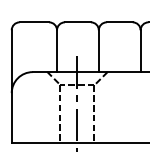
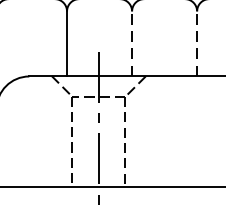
line: (98, 51) -> (131, 44), solid -> dashed
line: (140, 51) -> (196, 44), solid -> dashed

